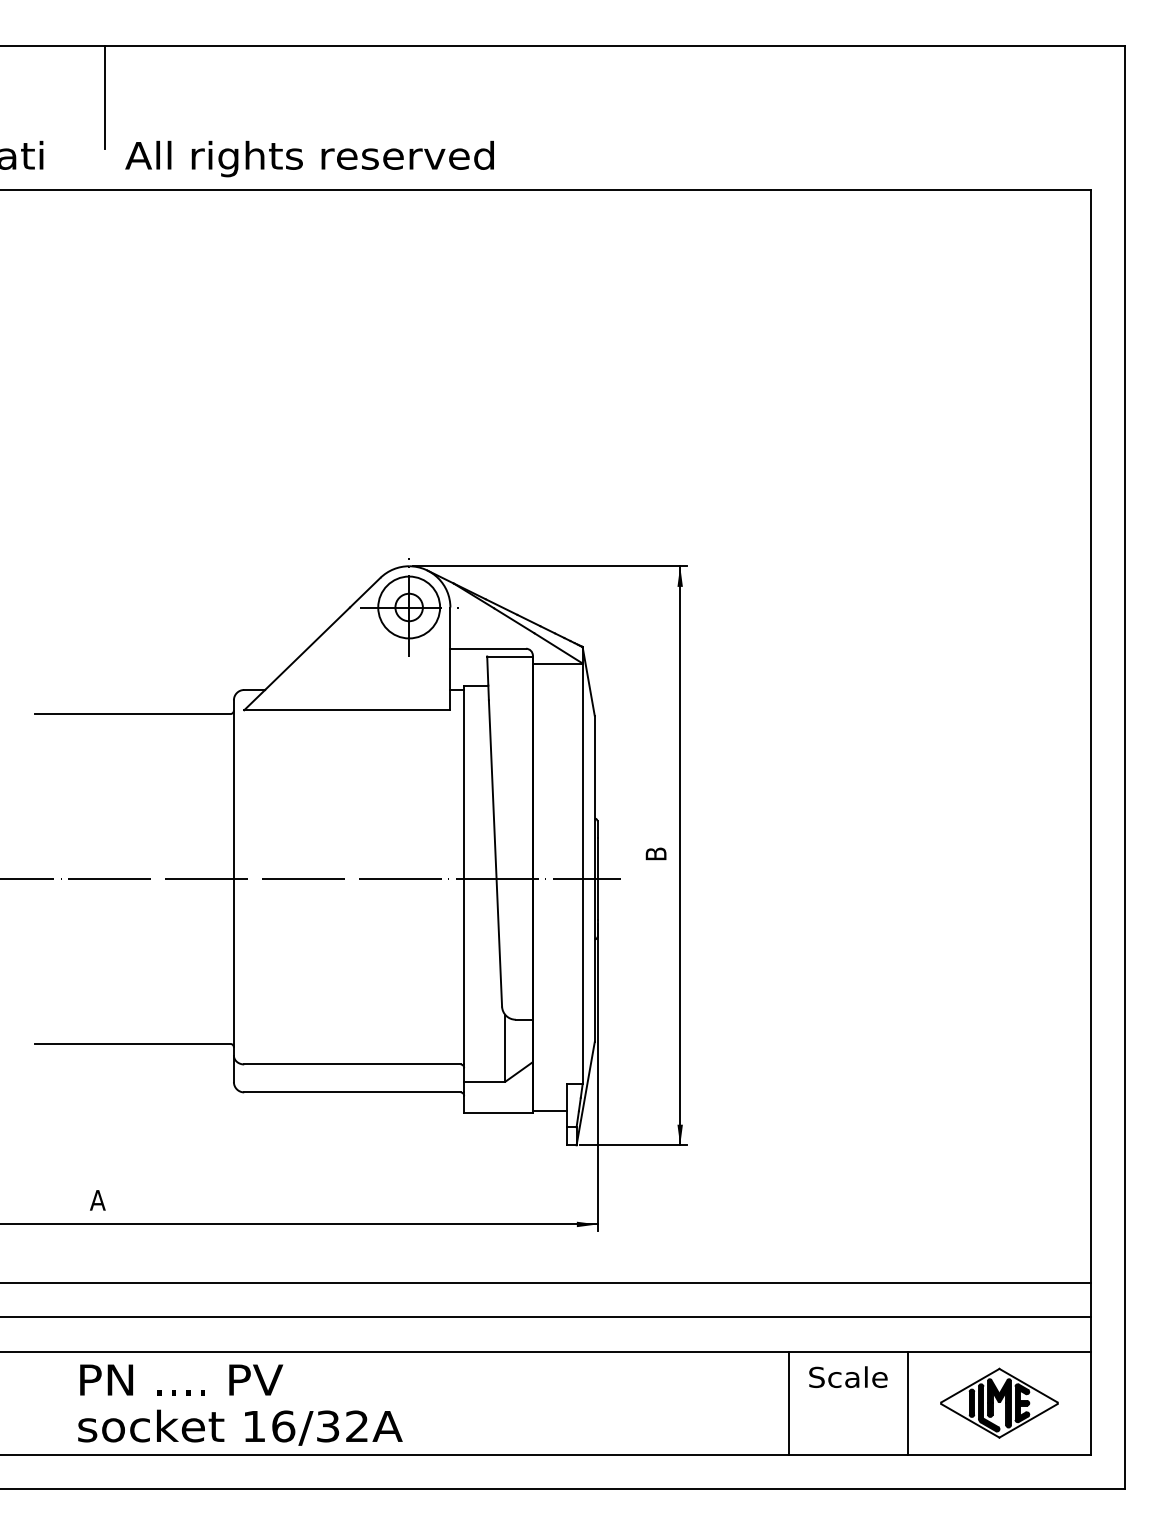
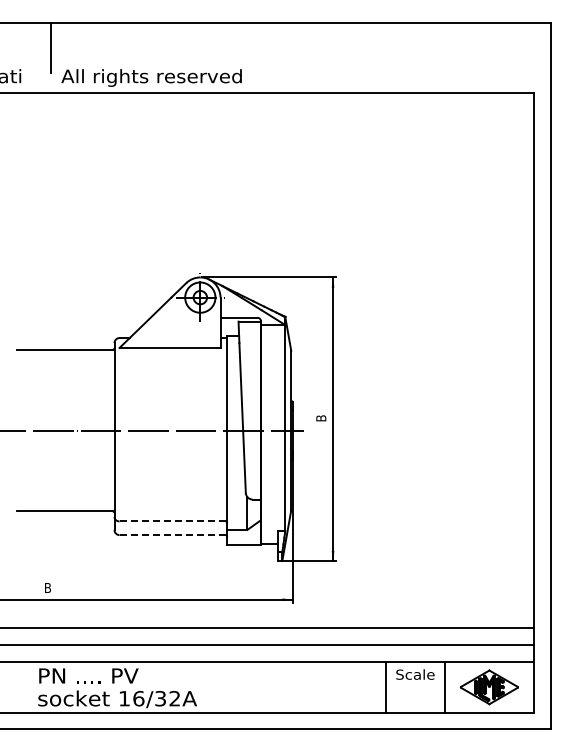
line: (352, 1064) -> (172, 521), solid -> dashed
line: (354, 1093) -> (173, 535), solid -> dashed
text: (97, 1199) -> (47, 587), A -> B

